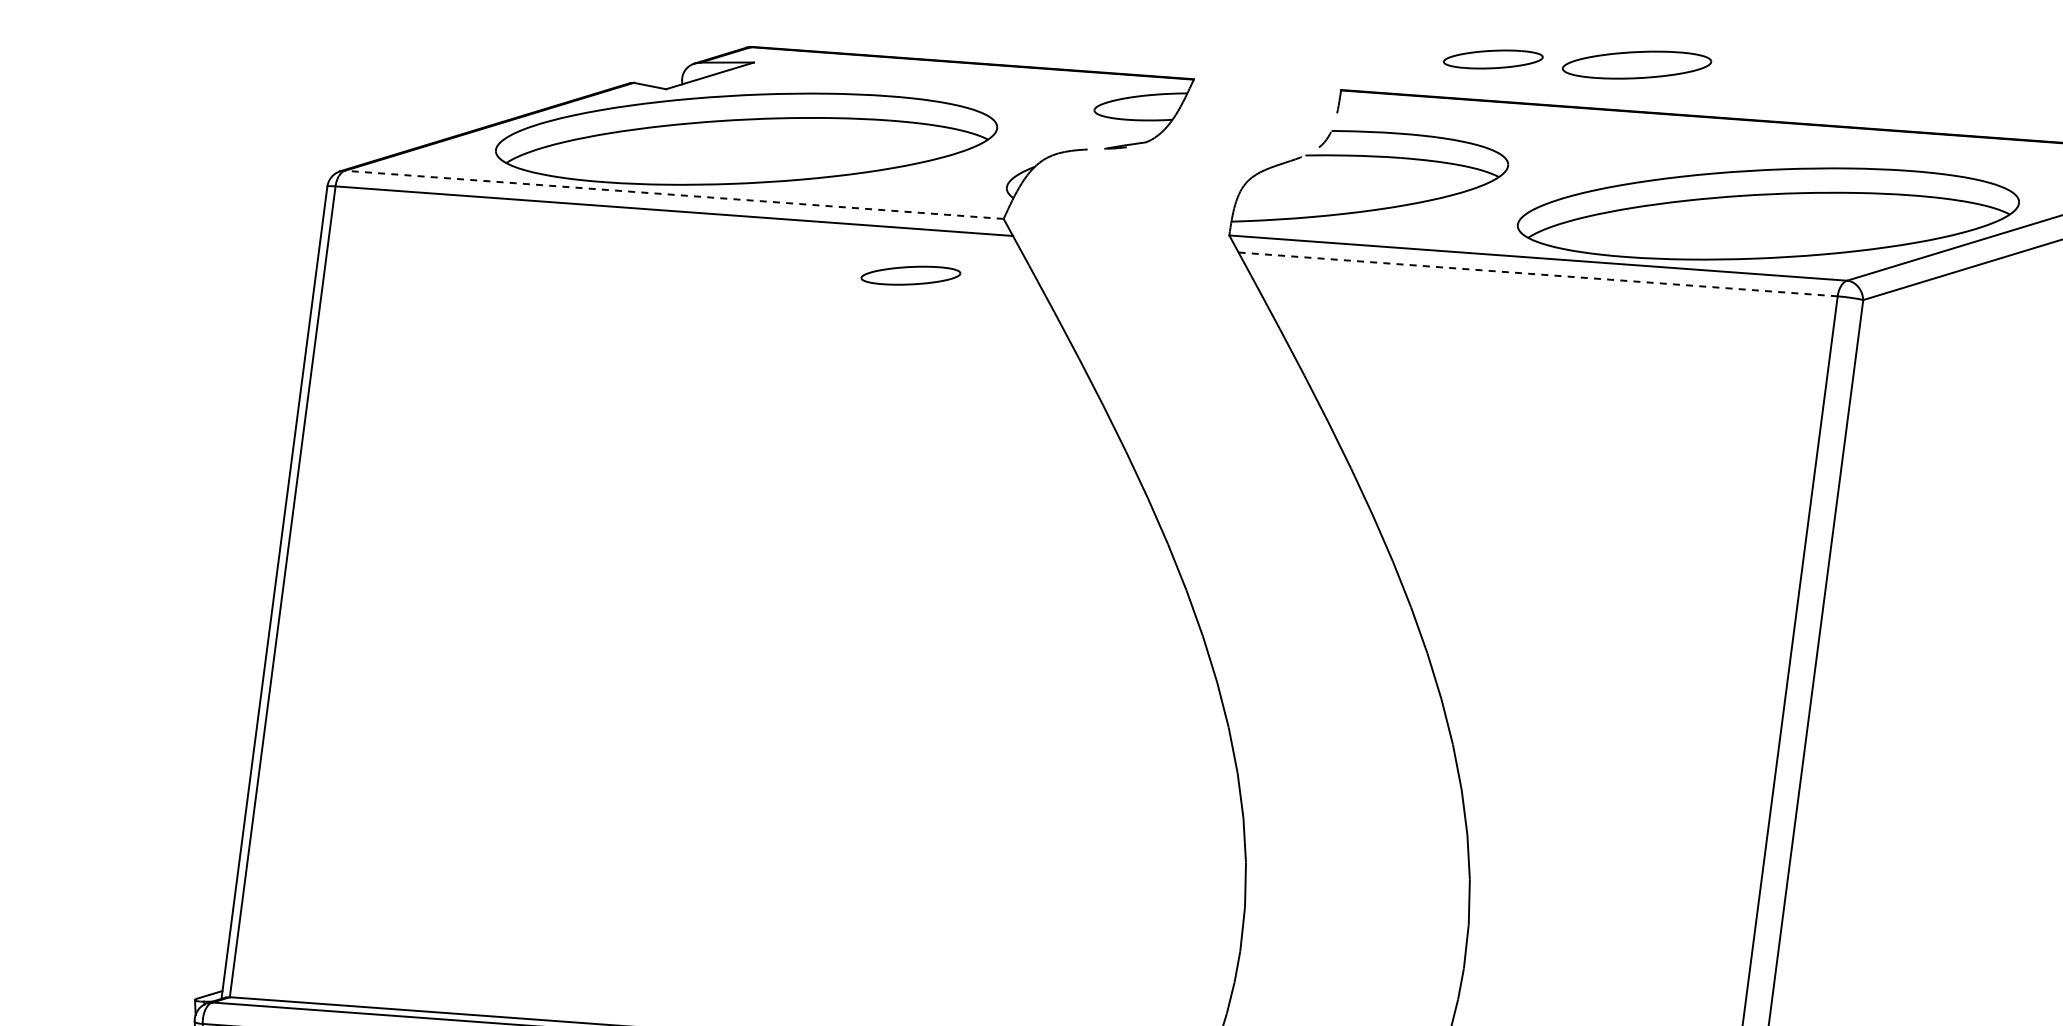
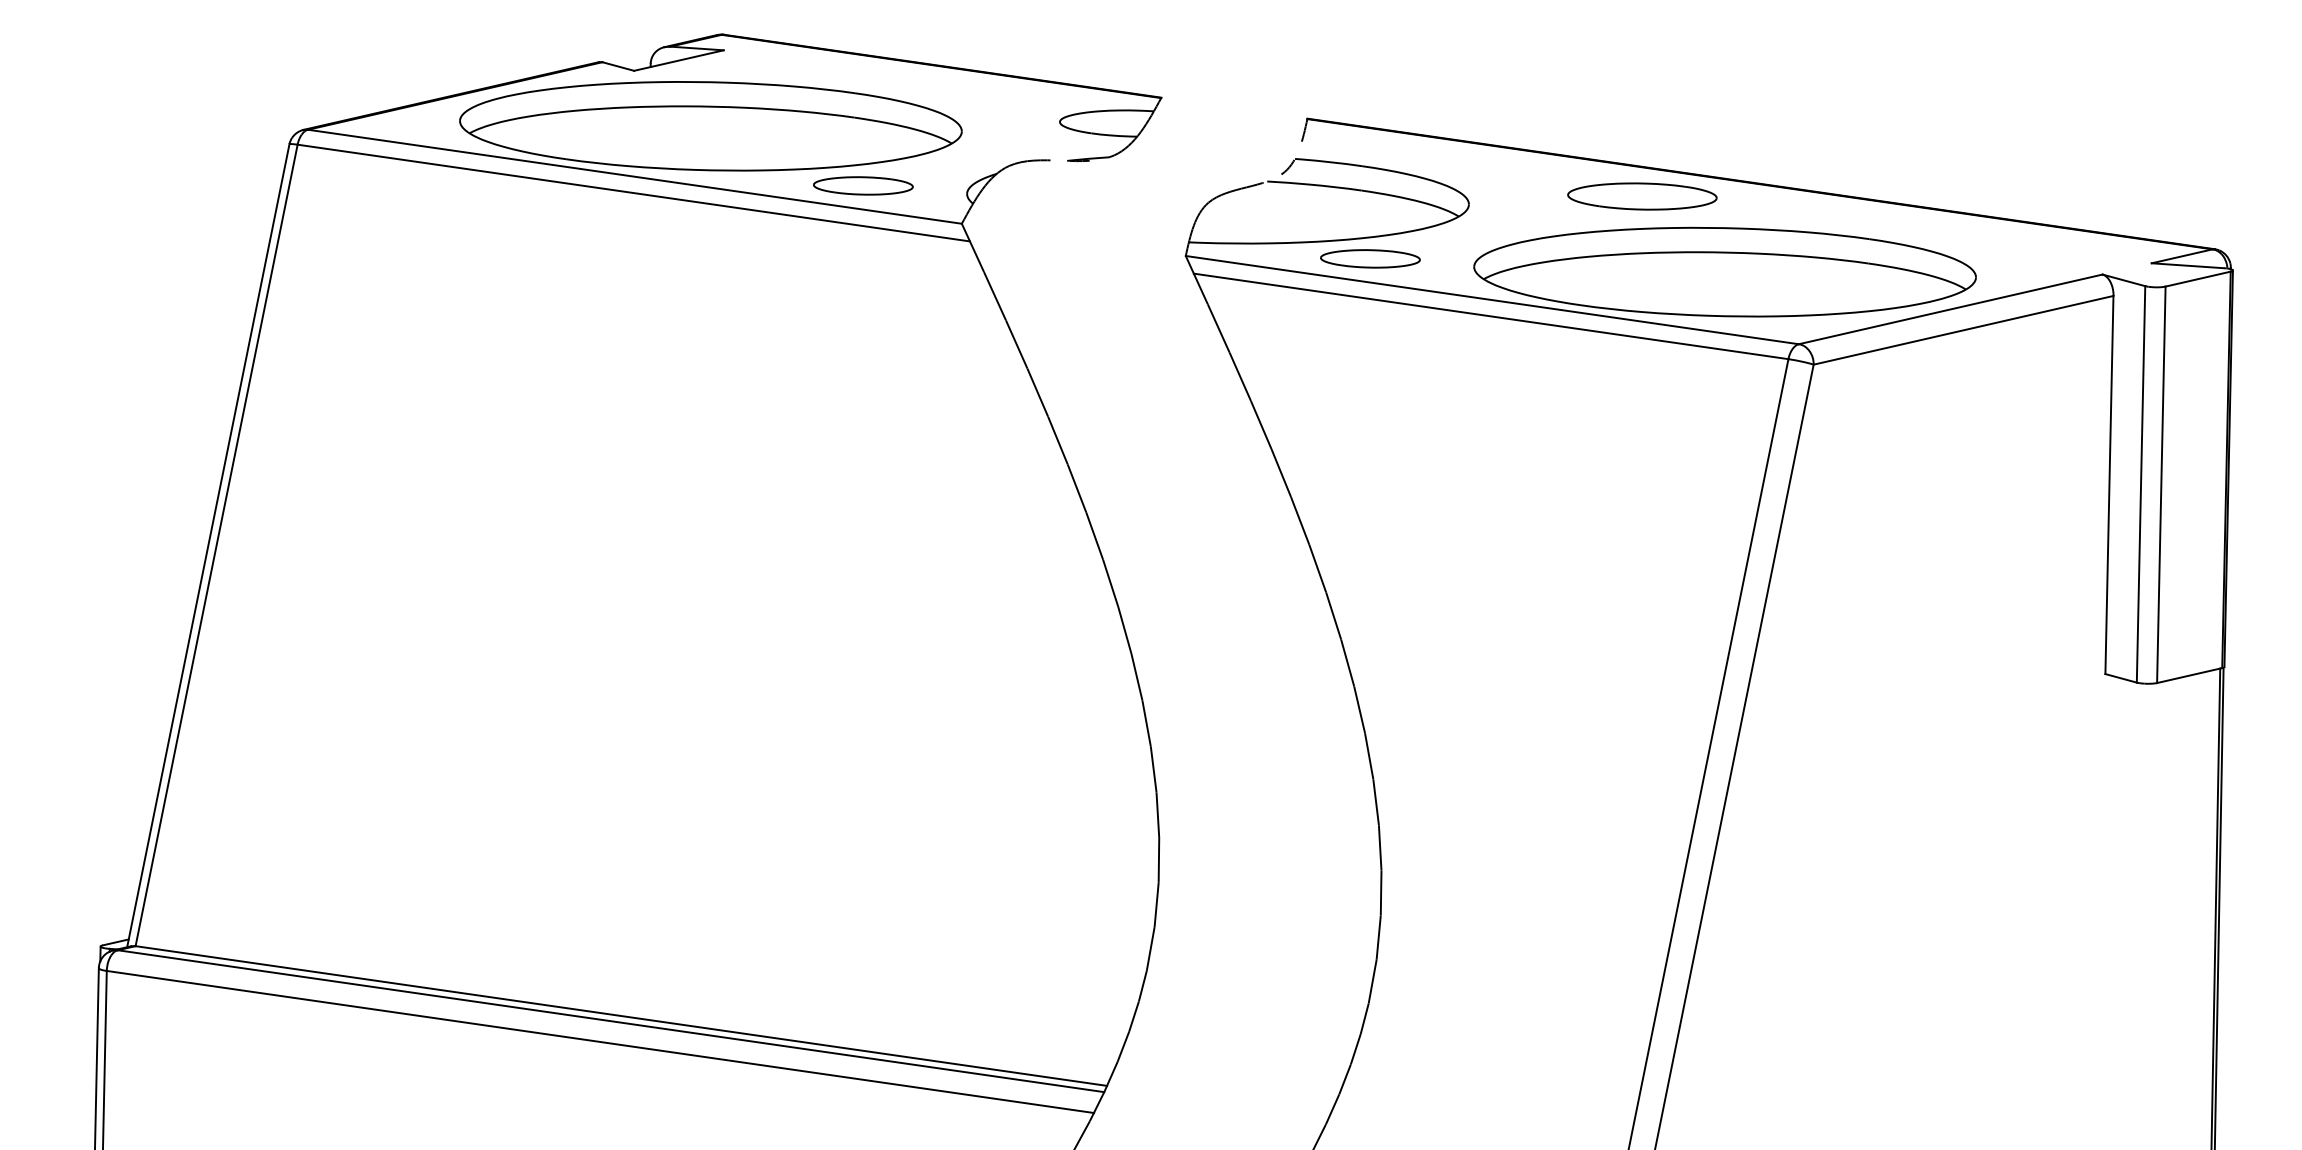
part: (1493, 59) -> (1370, 258), moved
part: (1637, 65) -> (1642, 196), moved
line: (673, 194) -> (634, 176), dashed -> solid
line: (1538, 274) -> (1491, 316), dashed -> solid
part: (911, 275) -> (863, 185), moved

